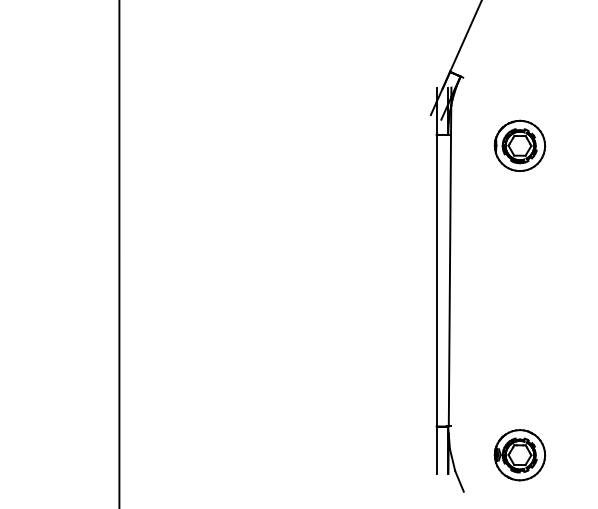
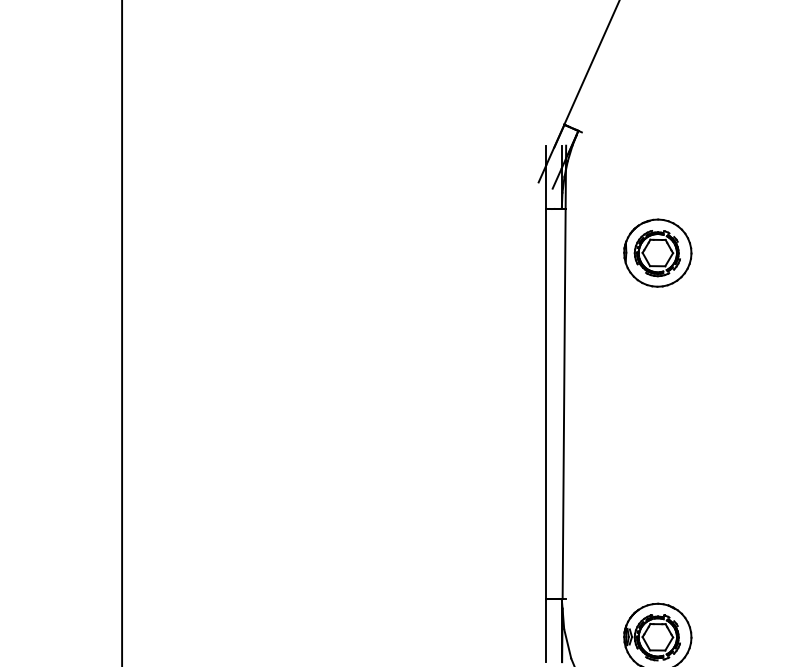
part: (519, 145) -> (657, 252), moved

